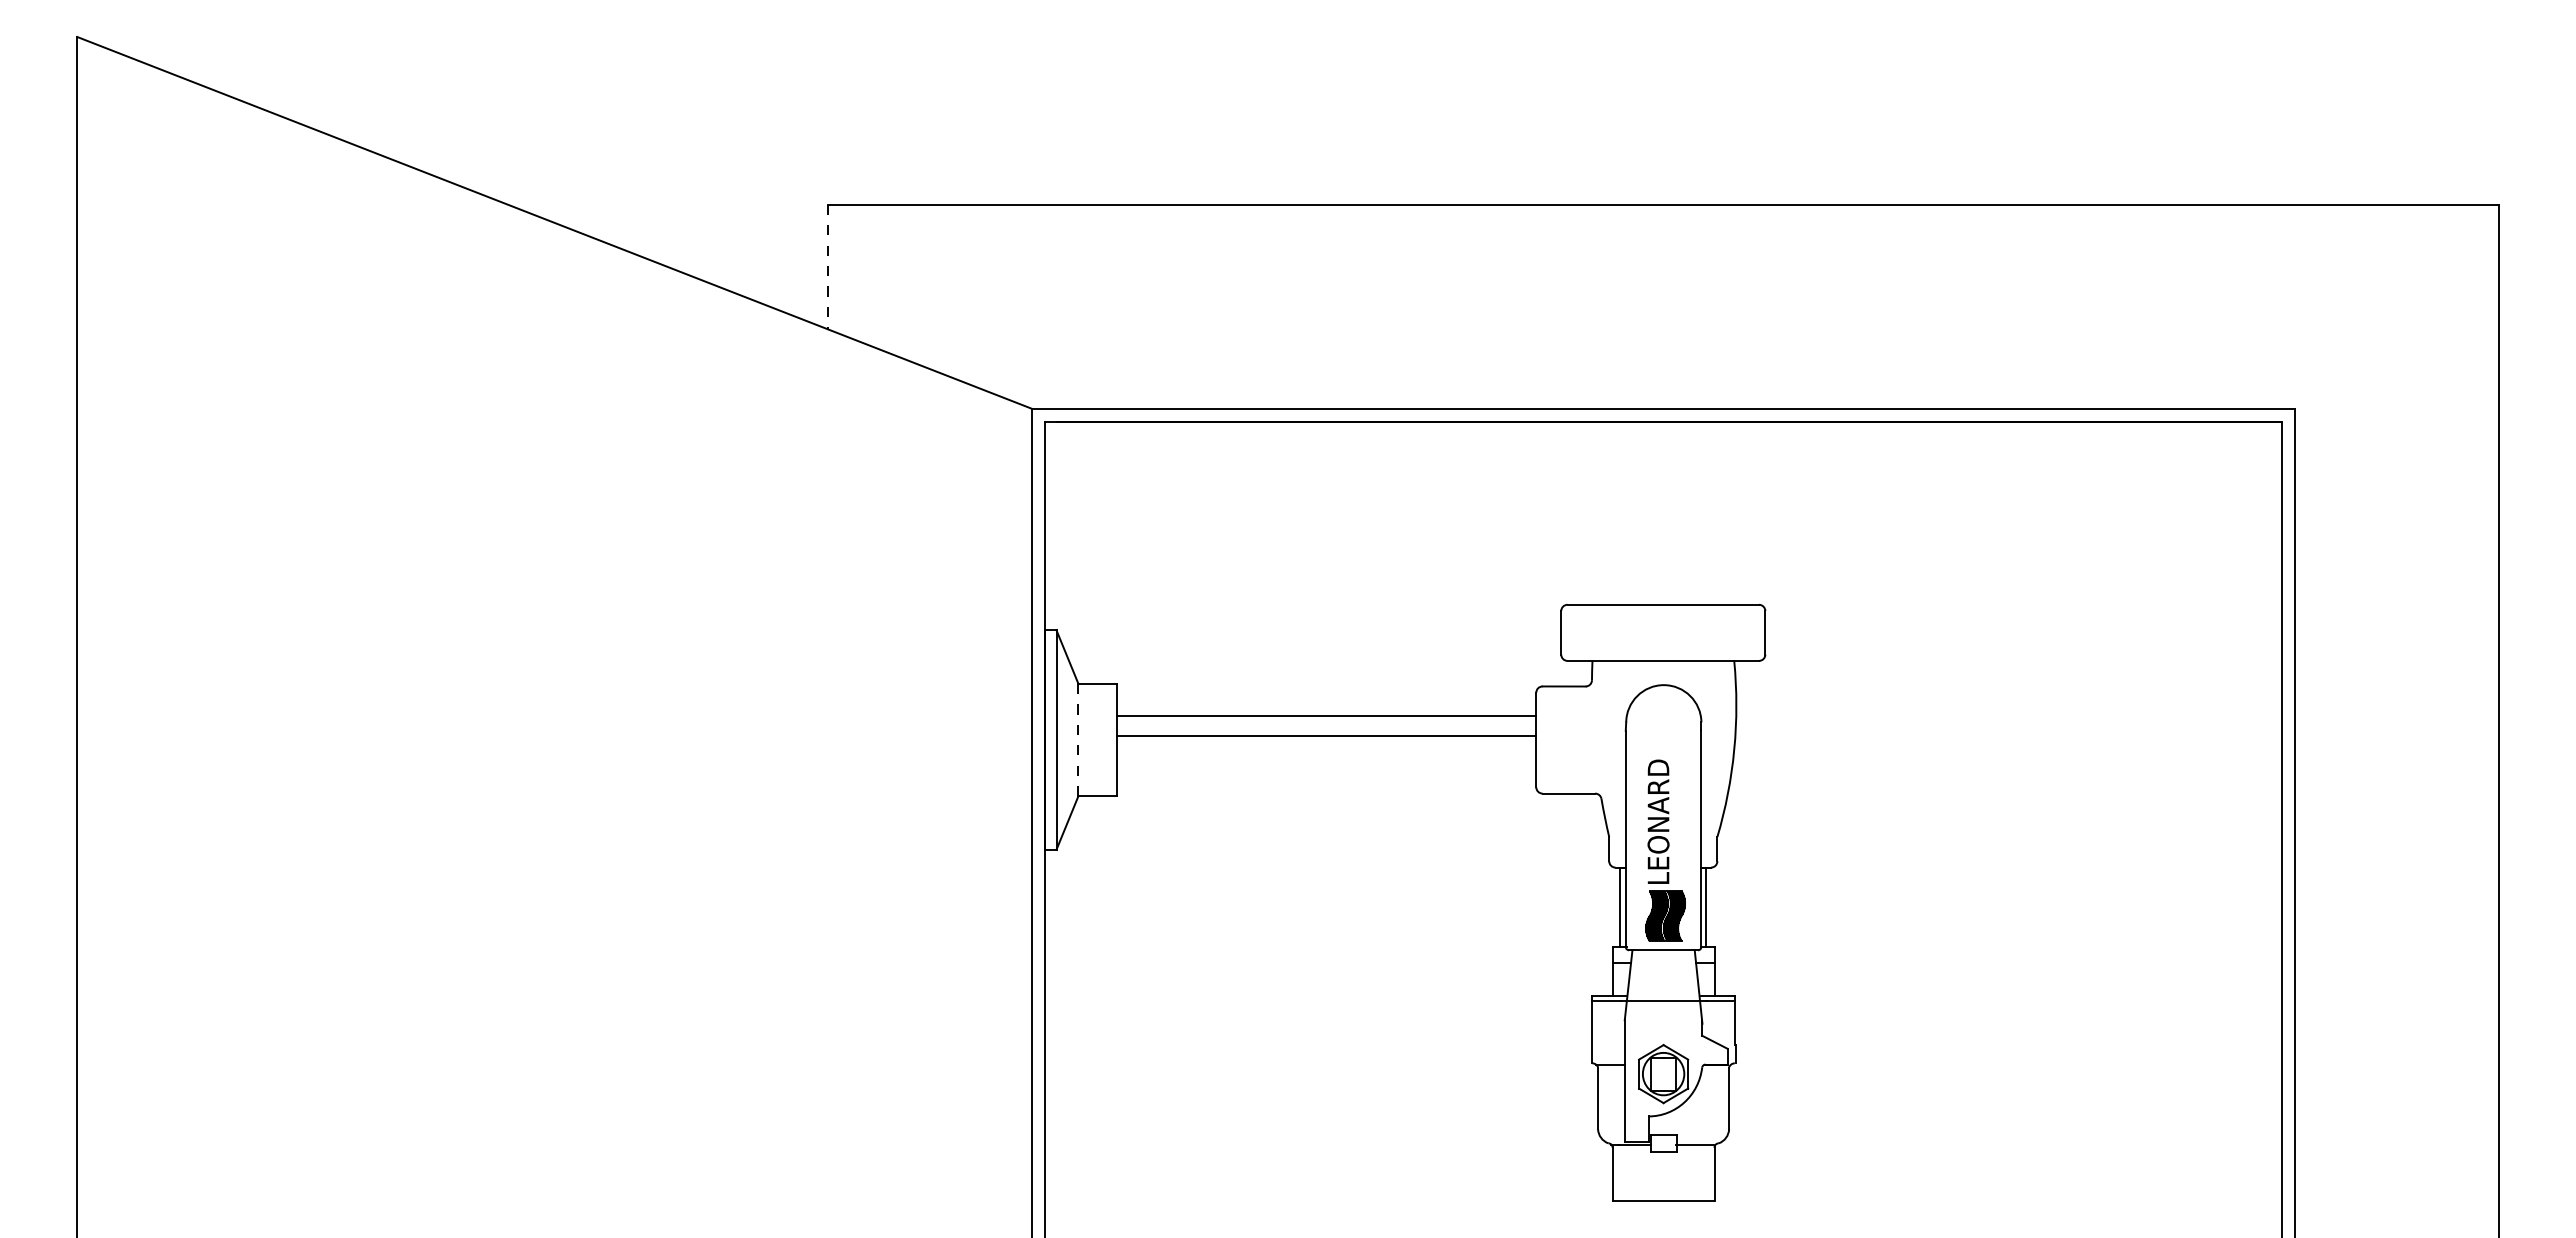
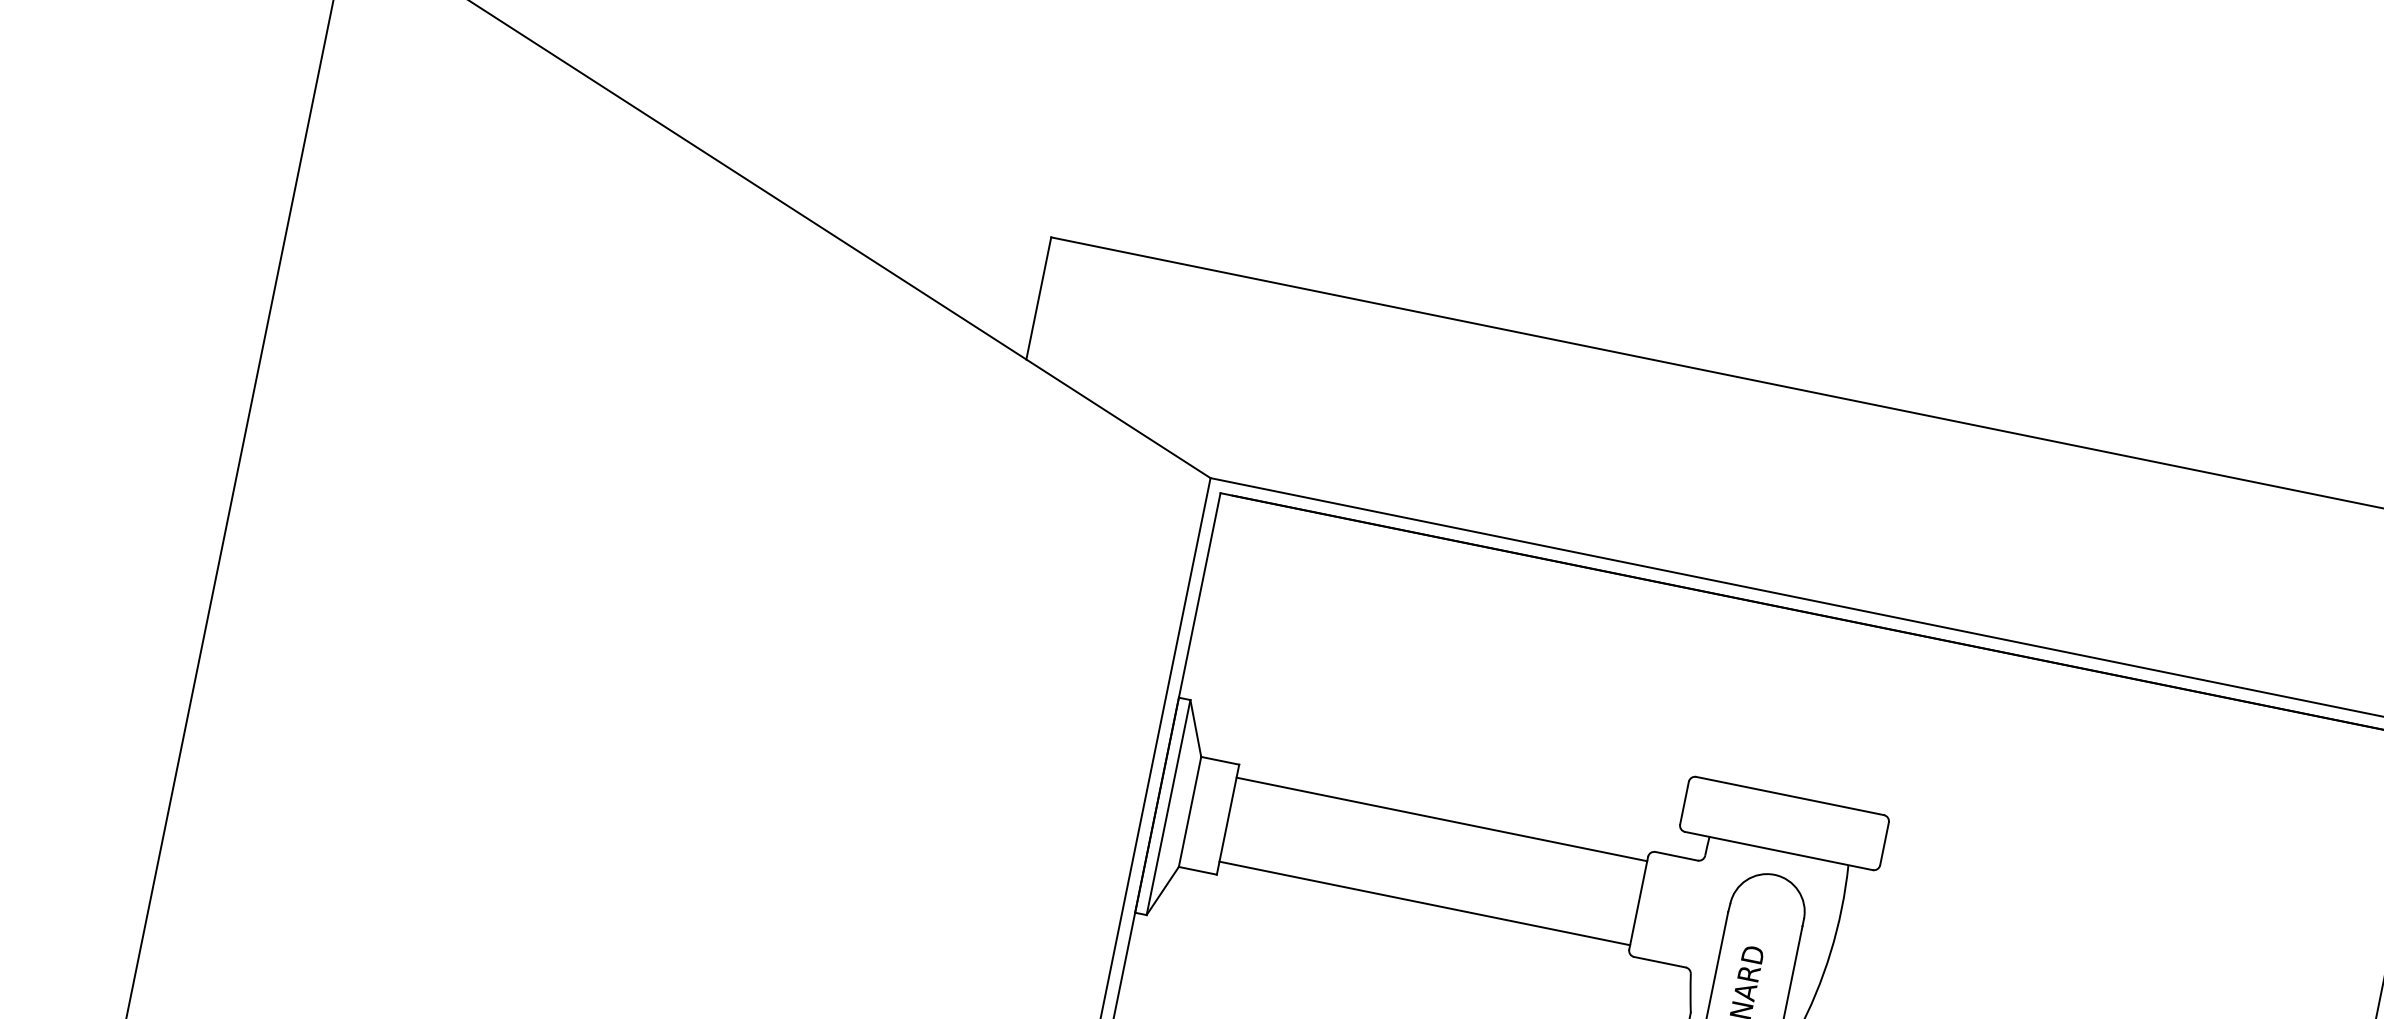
line: (827, 267) -> (1038, 298), dashed -> solid
line: (1326, 715) -> (1424, 903), moved
line: (1326, 736) -> (1441, 819), moved
line: (1078, 739) -> (1190, 811), dashed -> solid

